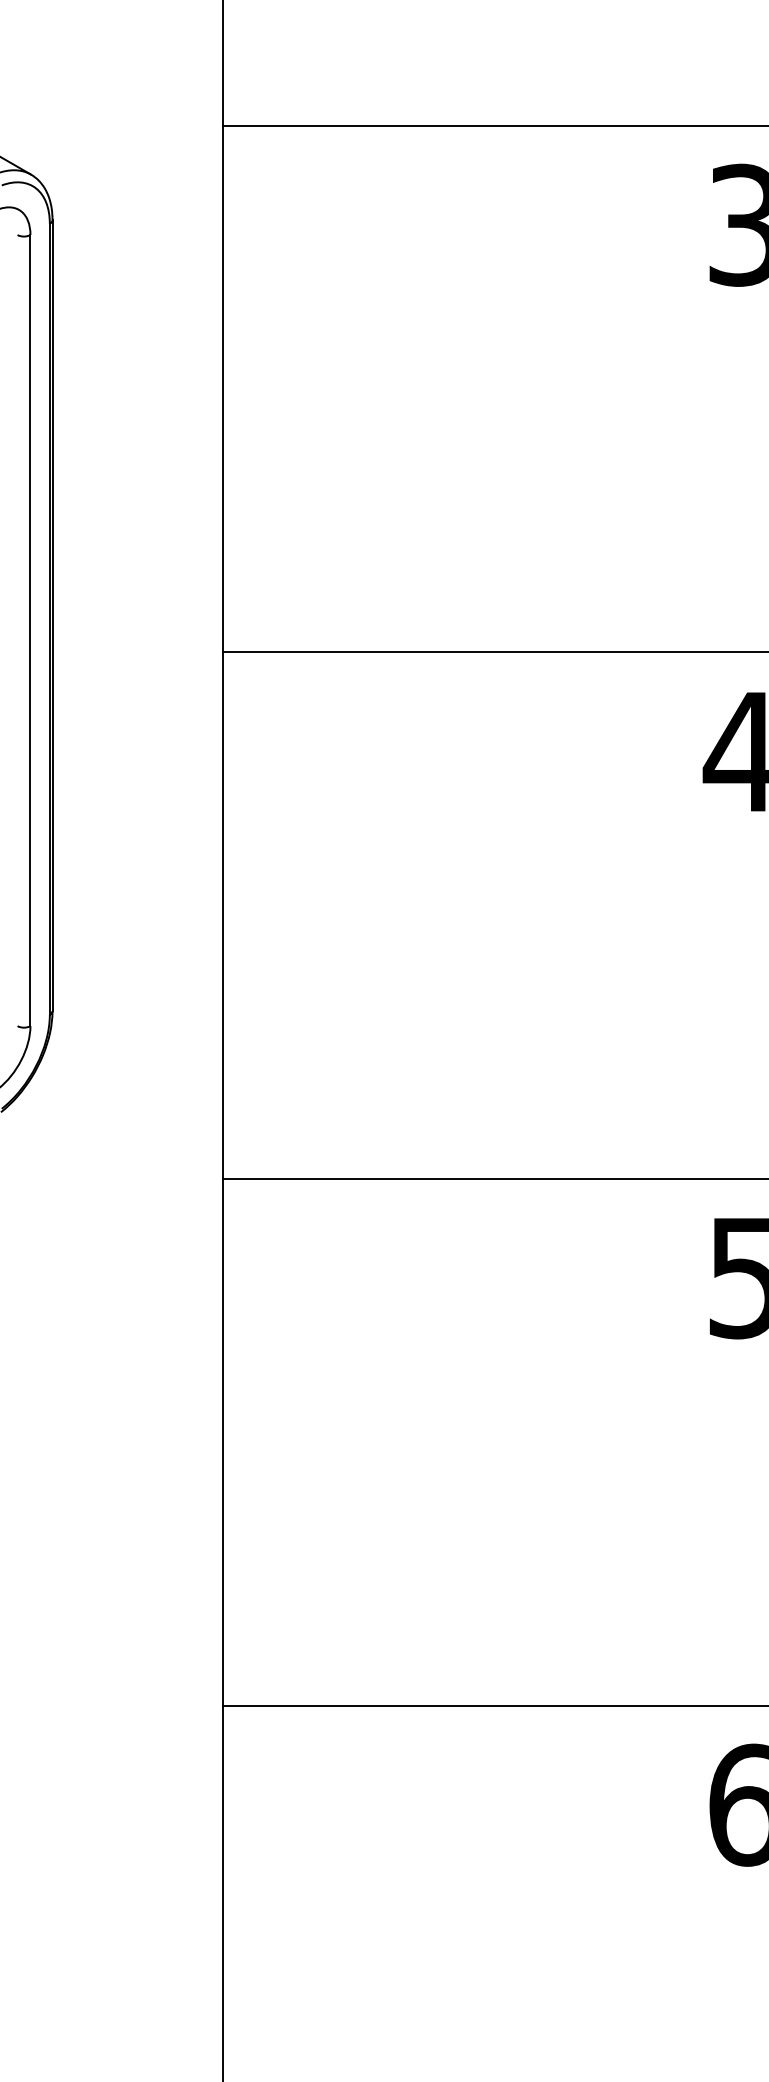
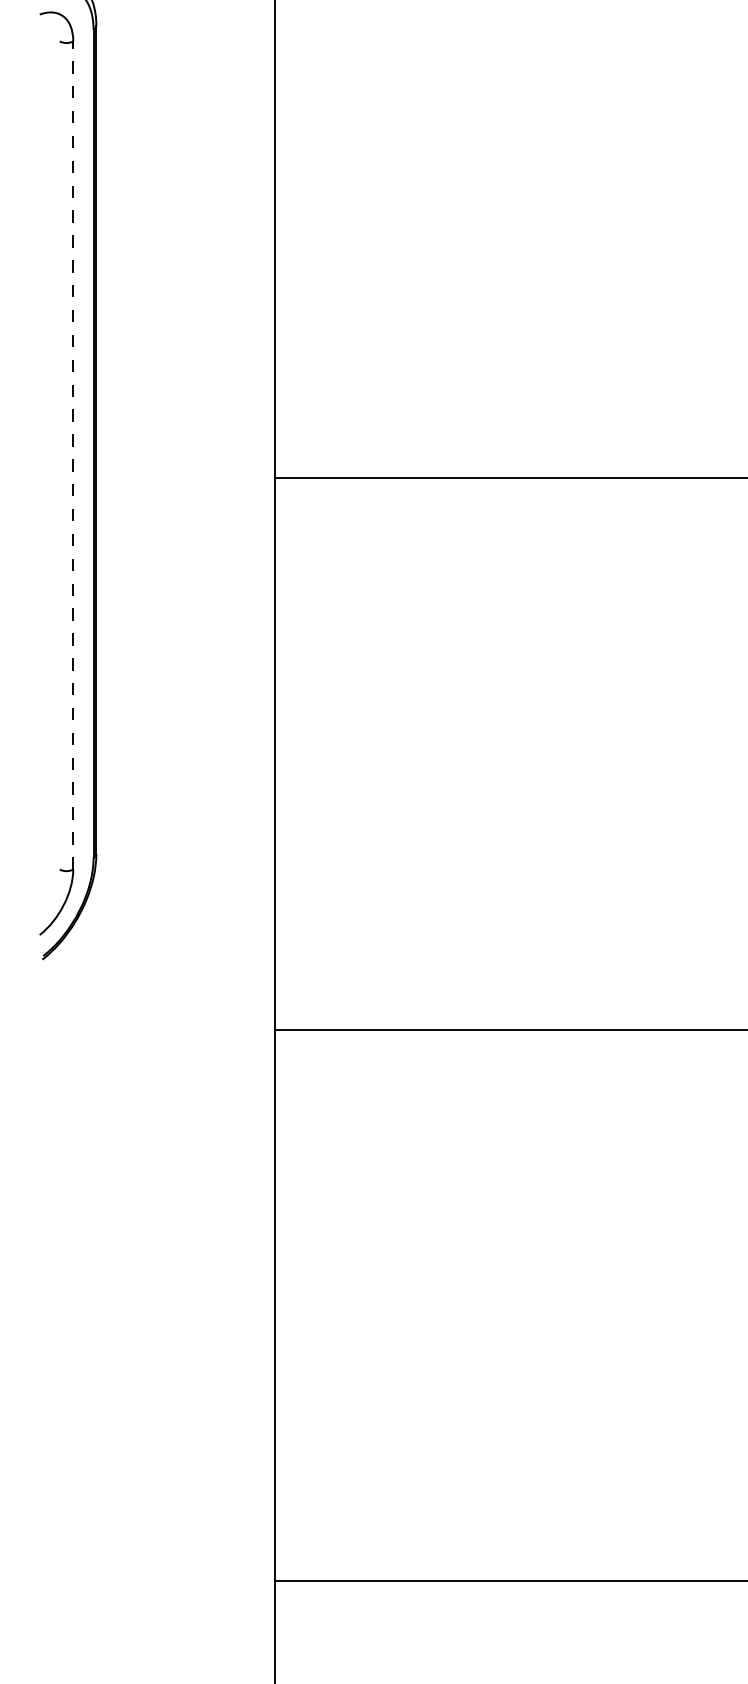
line: (30, 630) -> (73, 455), solid -> dashed

